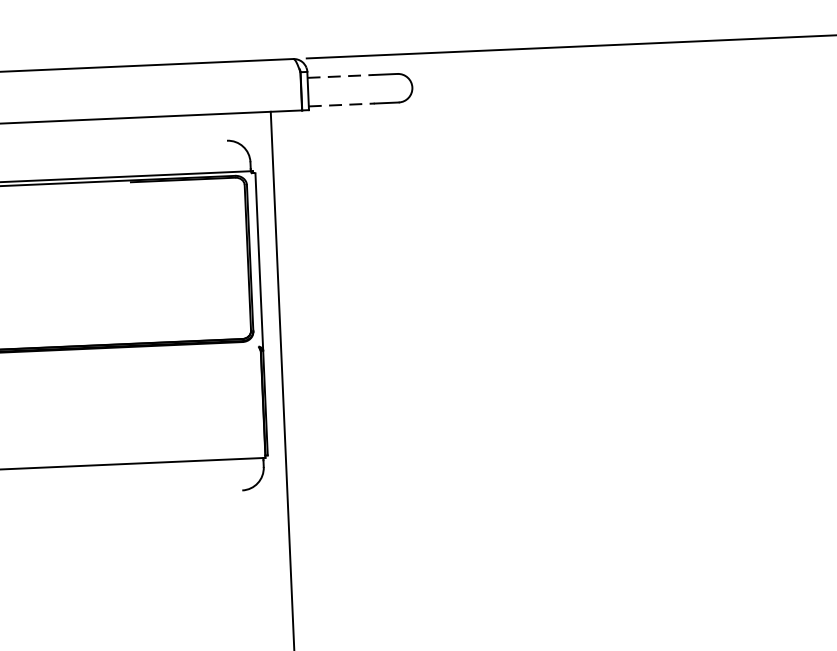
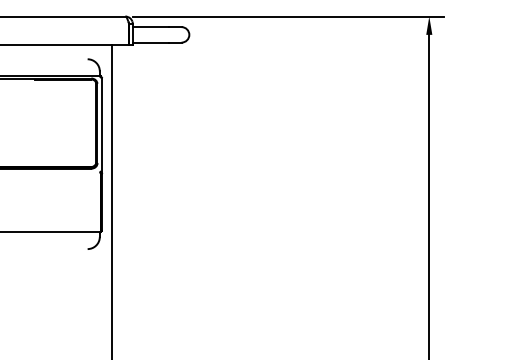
line: (340, 77) -> (150, 27), dashed -> solid
line: (341, 104) -> (150, 42), dashed -> solid

